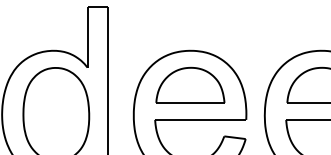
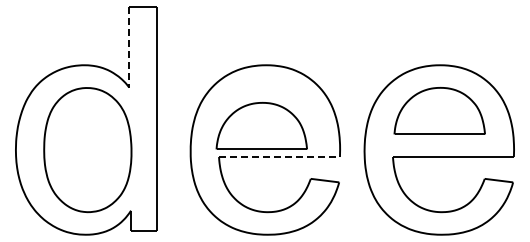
line: (87, 37) -> (129, 47), solid -> dashed
part: (190, 84) -> (261, 125), moved
line: (201, 120) -> (280, 157), solid -> dashed

